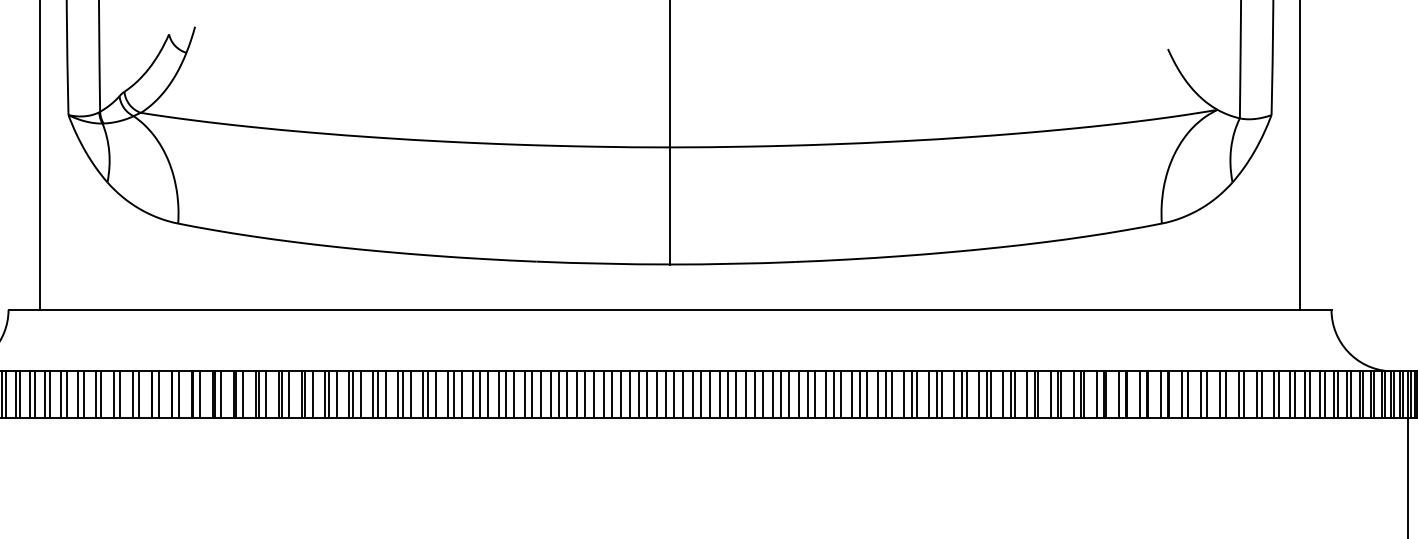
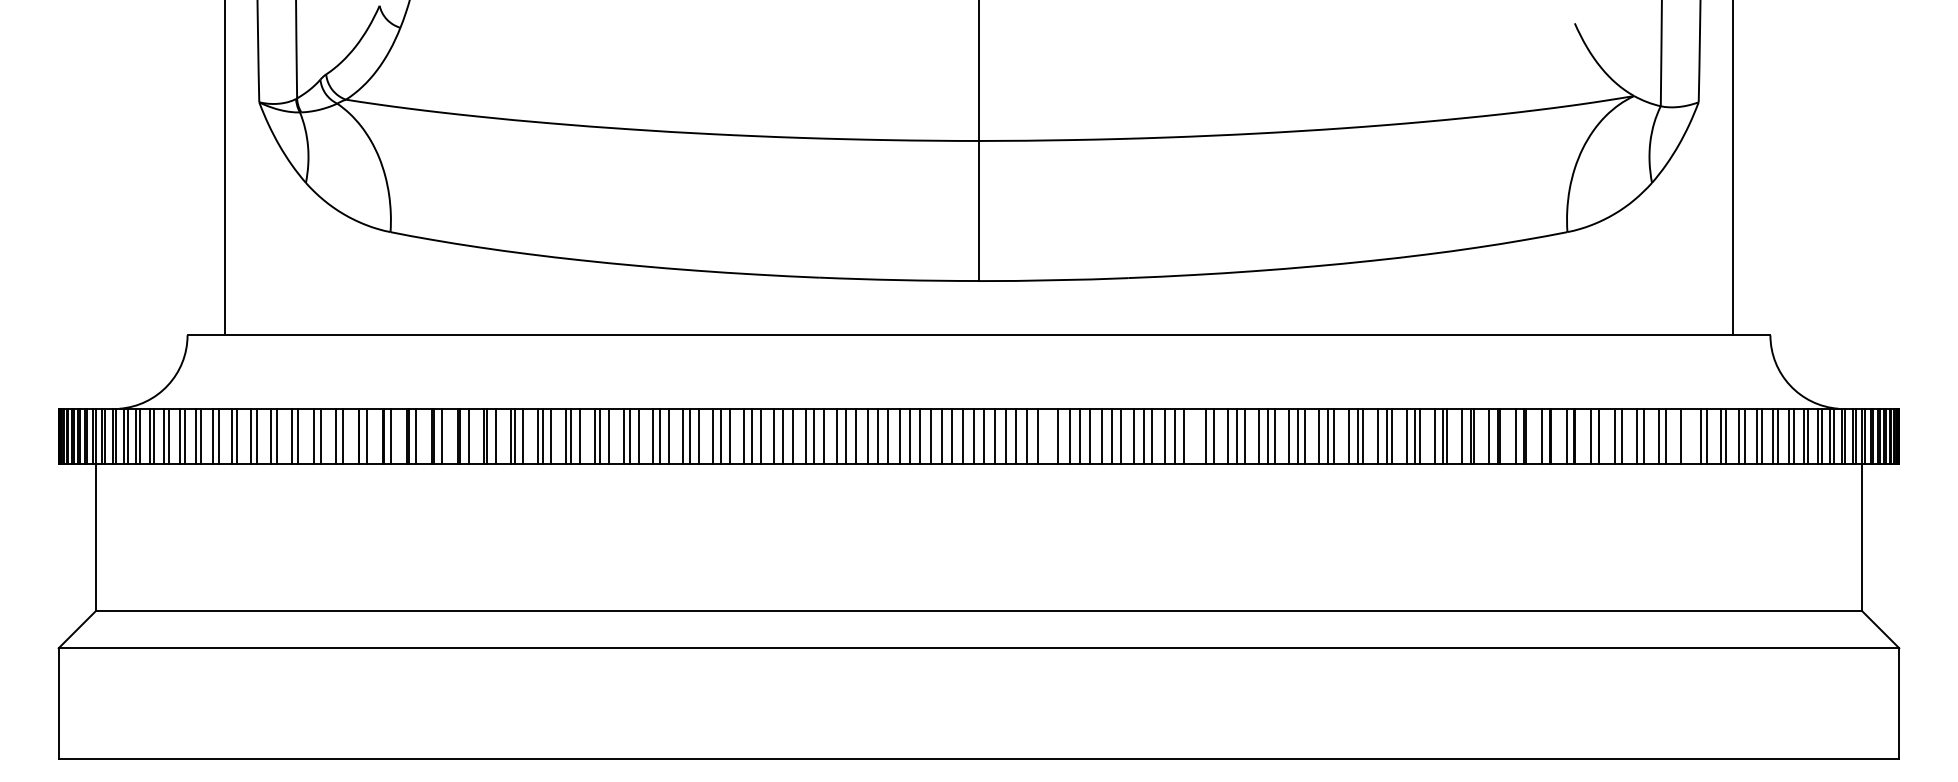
line: (728, 394) -> (1048, 436), removed
line: (851, 394) -> (1196, 436), removed
line: (1262, 394) -> (1687, 436), removed

